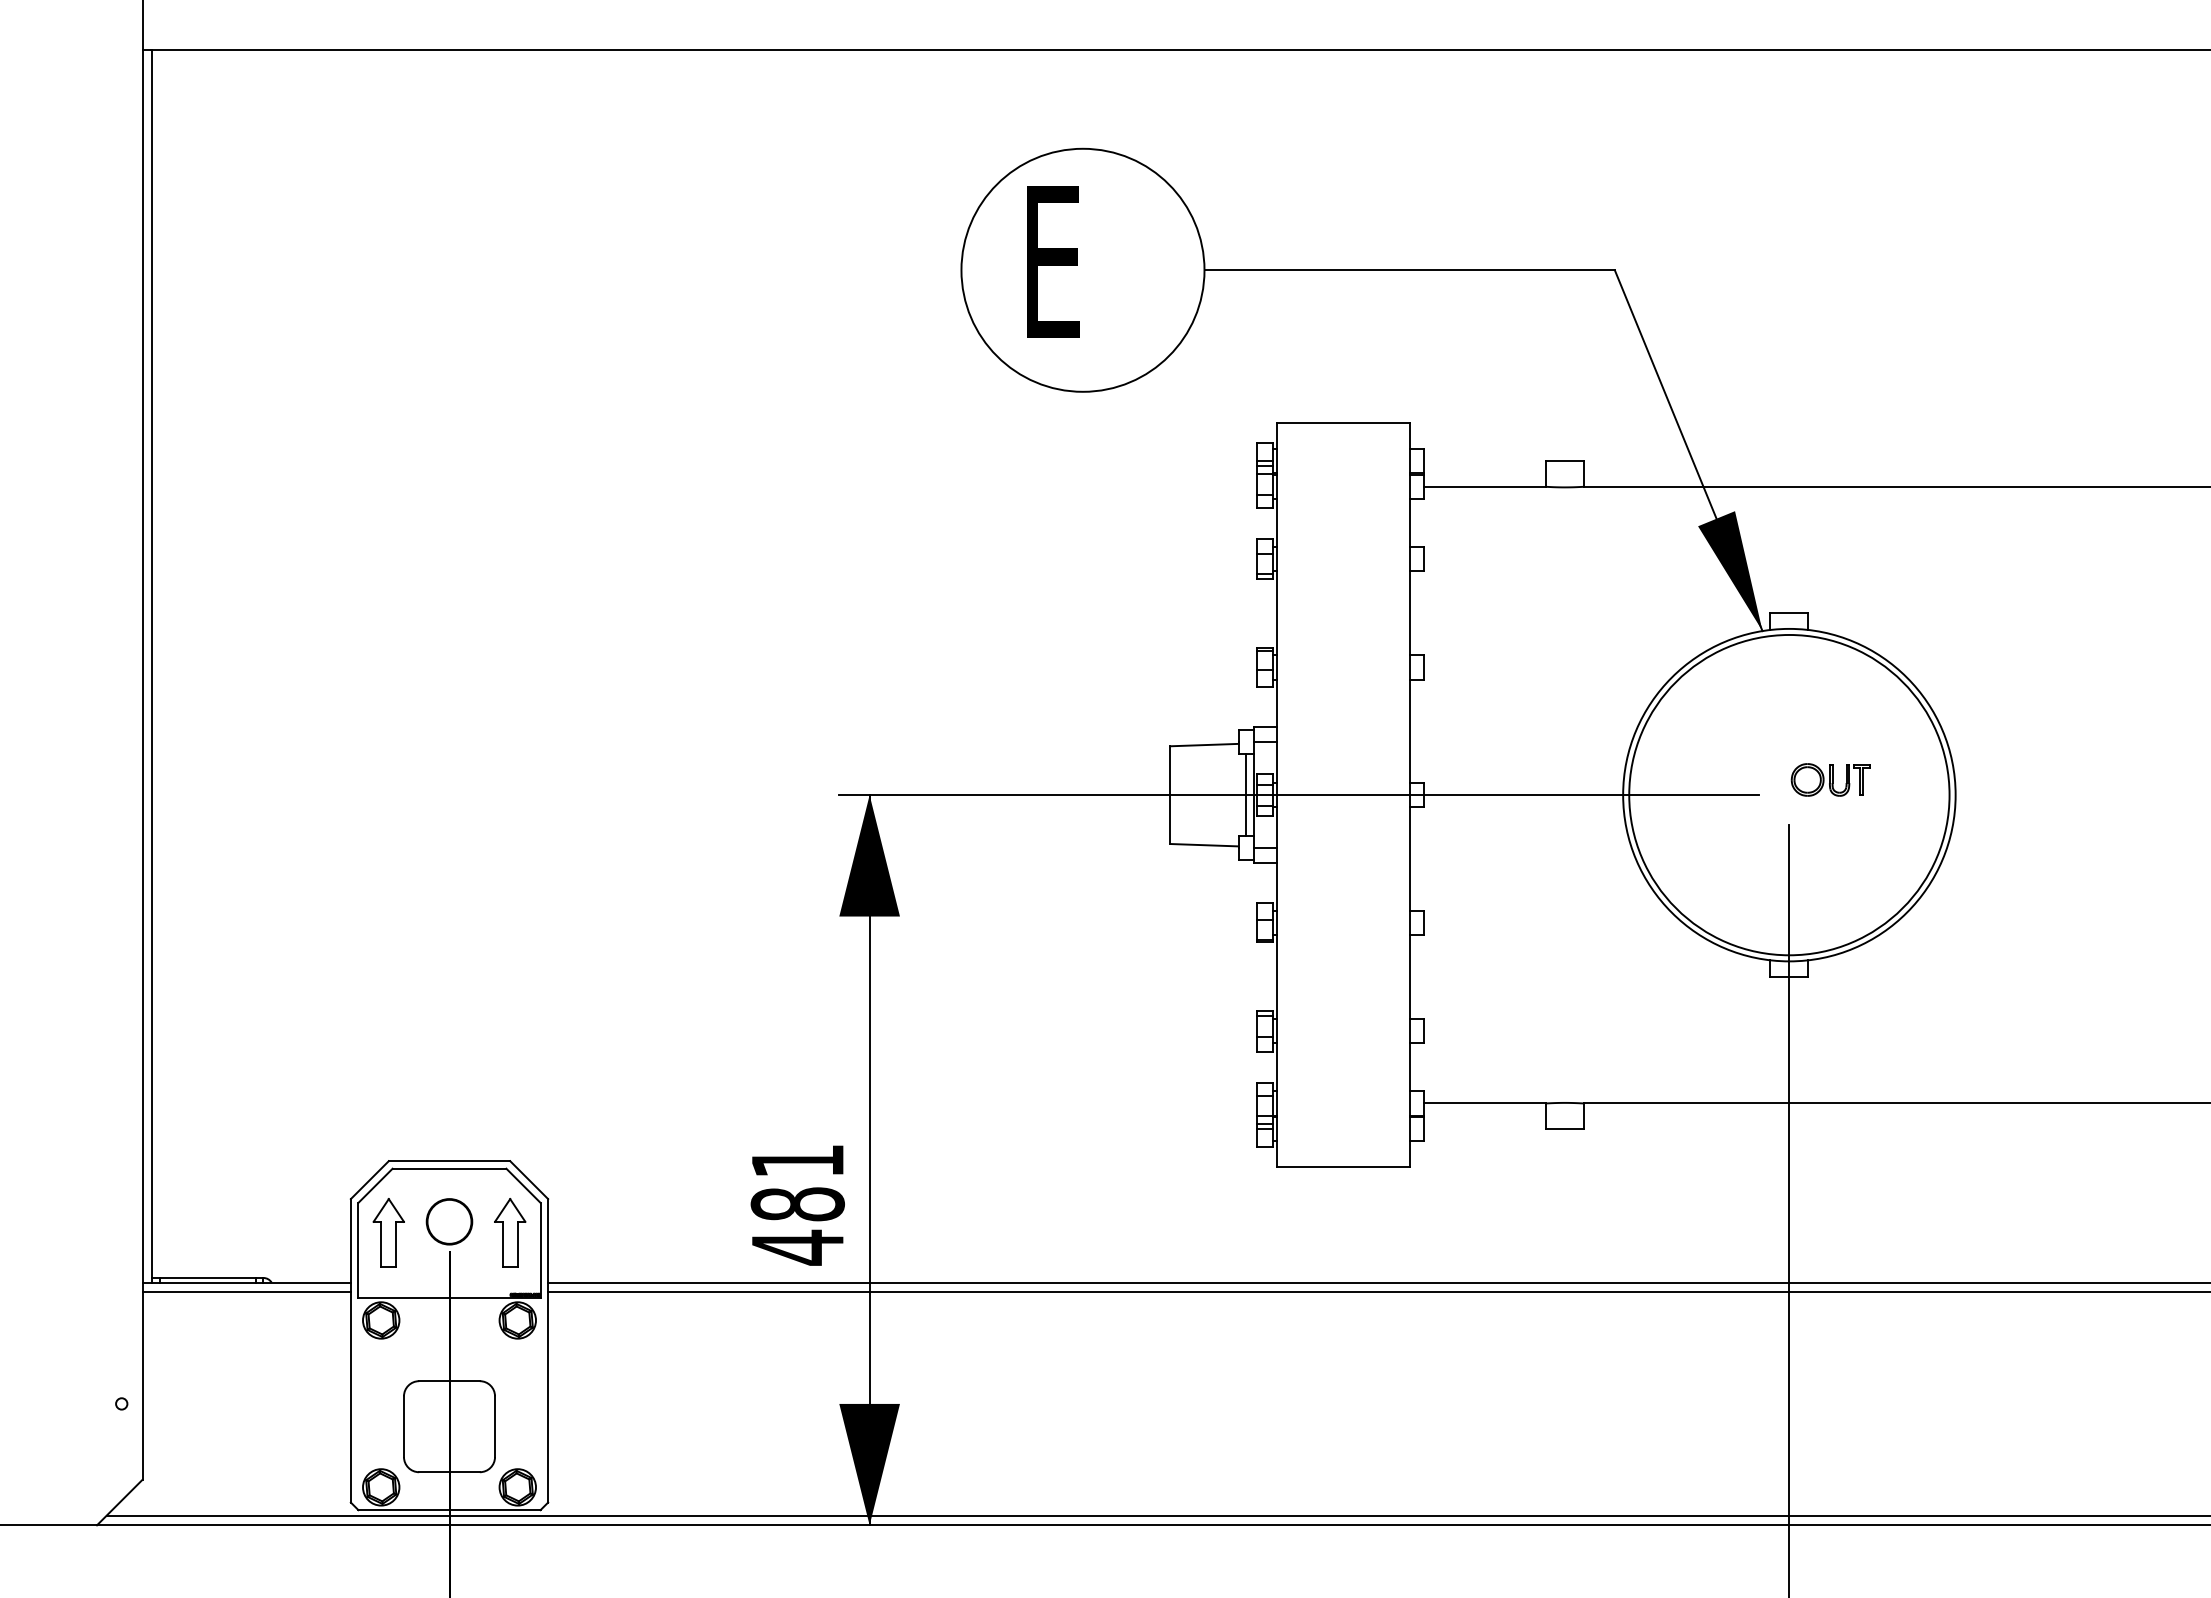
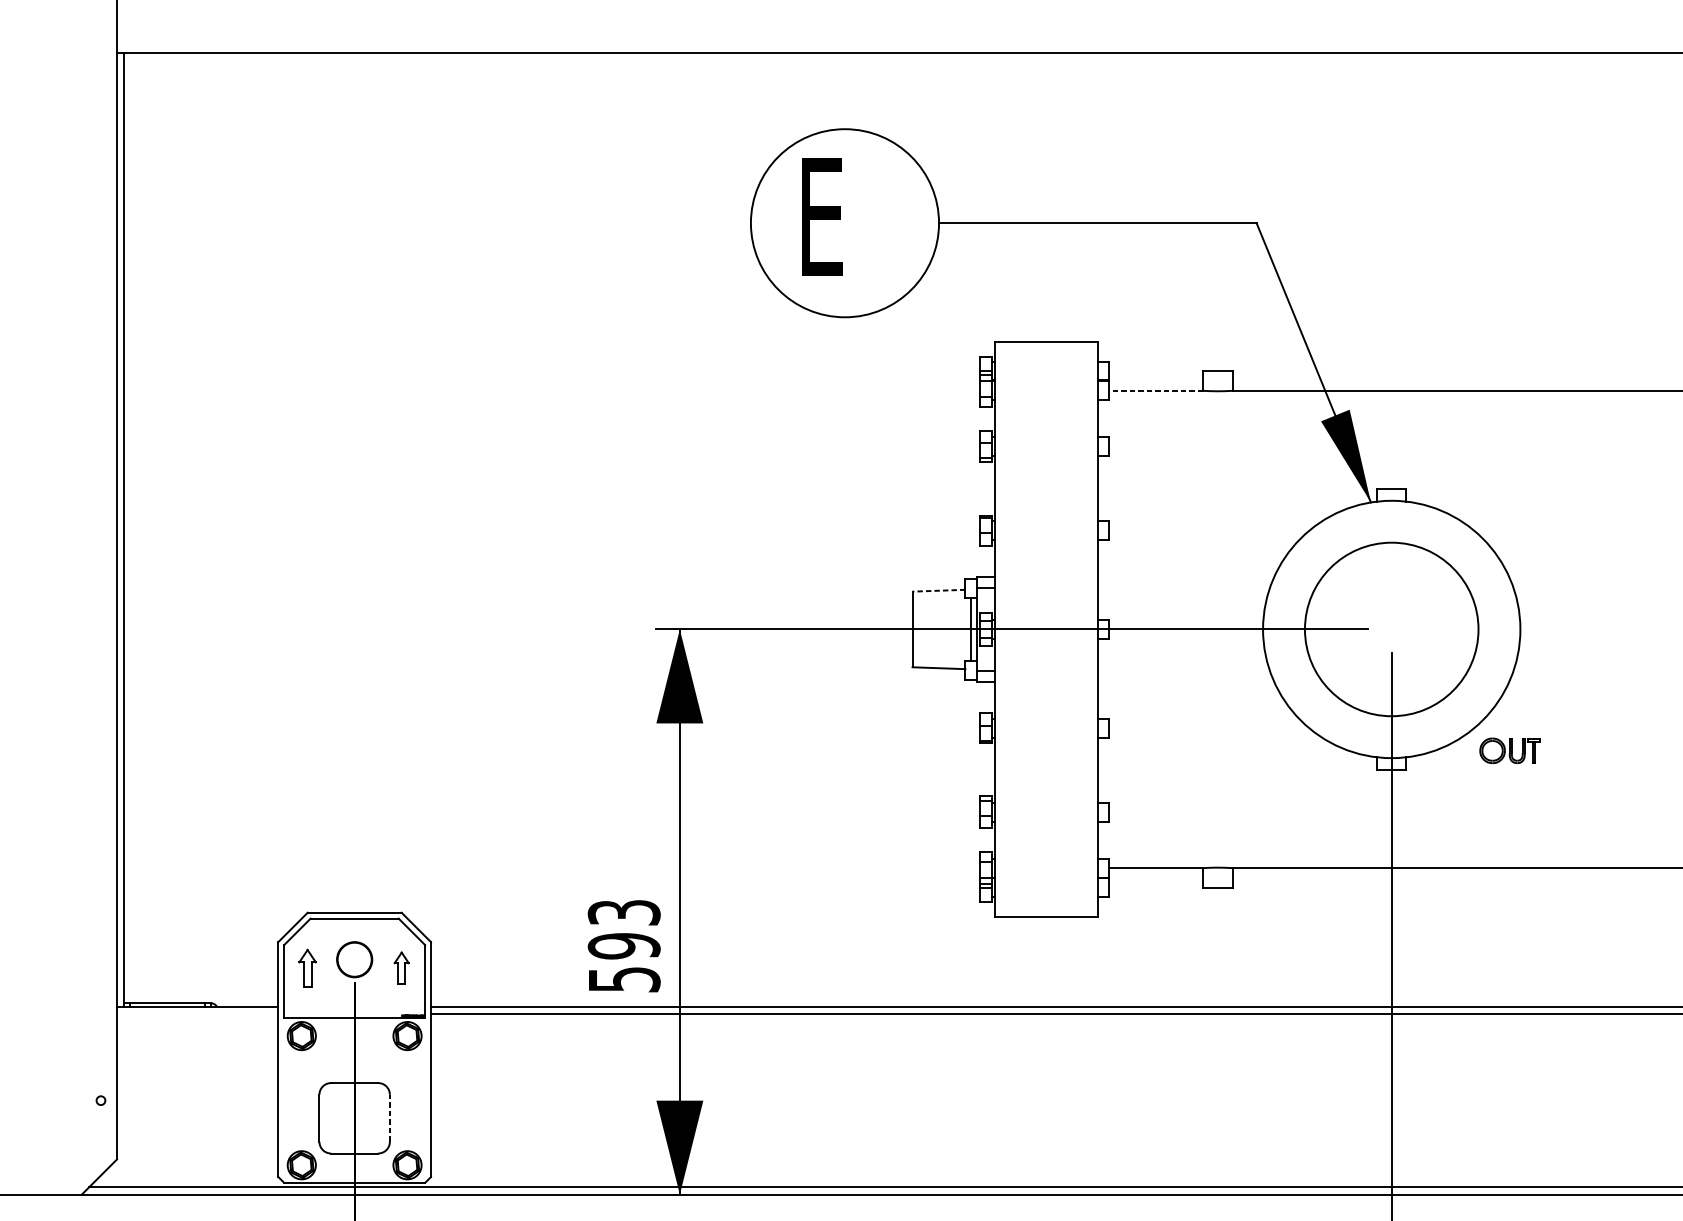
line: (1484, 486) -> (1155, 390), solid -> dashed
line: (1203, 745) -> (938, 591), solid -> dashed
part: (1830, 779) -> (1510, 750), moved
circle: (1789, 794) -> (1391, 628), size x0.7
text: (797, 1205) -> (624, 947), 481 -> 593
part: (388, 1232) -> (307, 967), size x0.7
part: (510, 1232) -> (401, 967), size x0.6
line: (246, 1292) -> (197, 1014), removed
line: (495, 1426) -> (390, 1118), solid -> dashed

